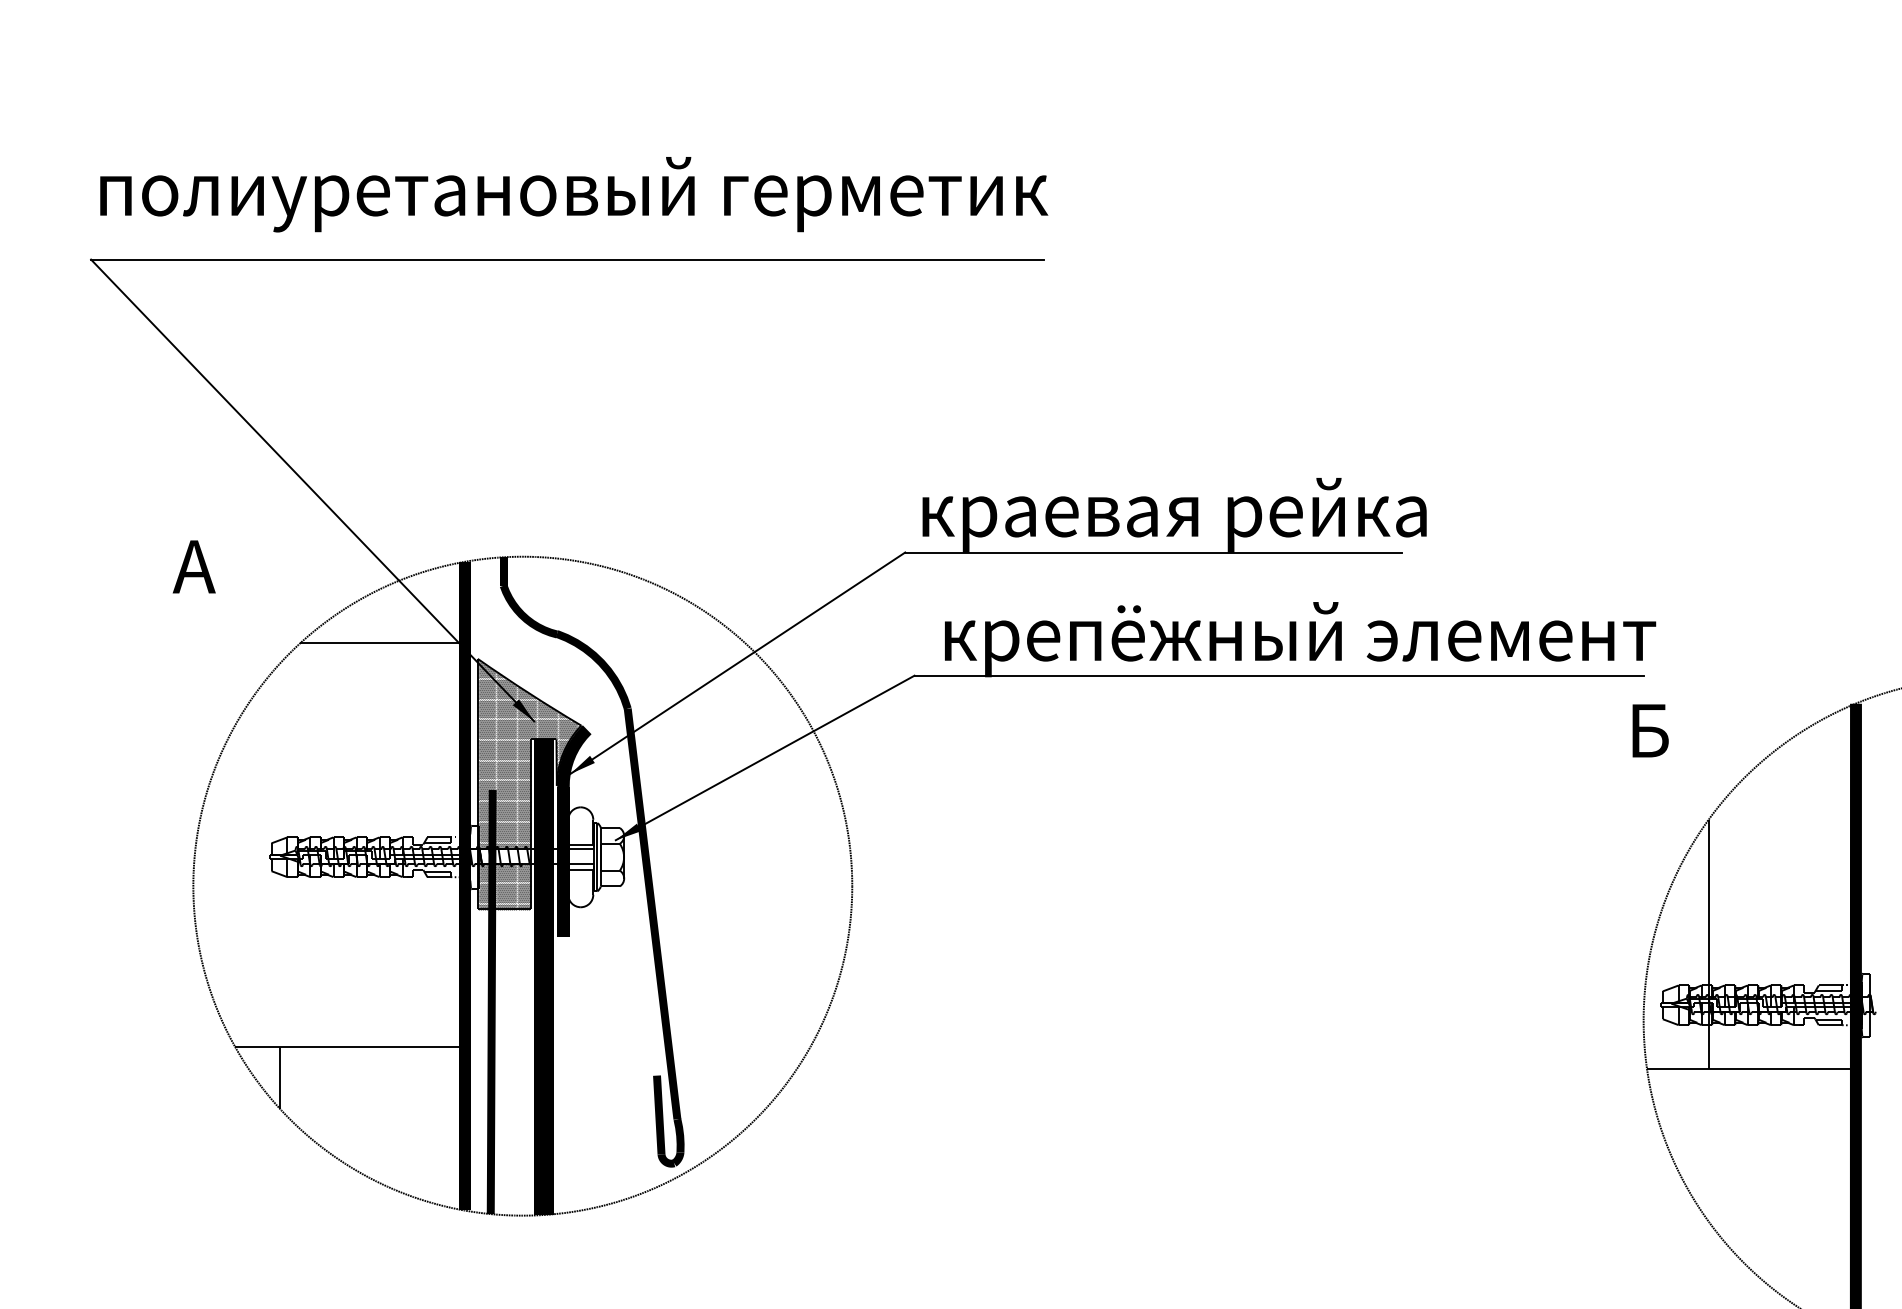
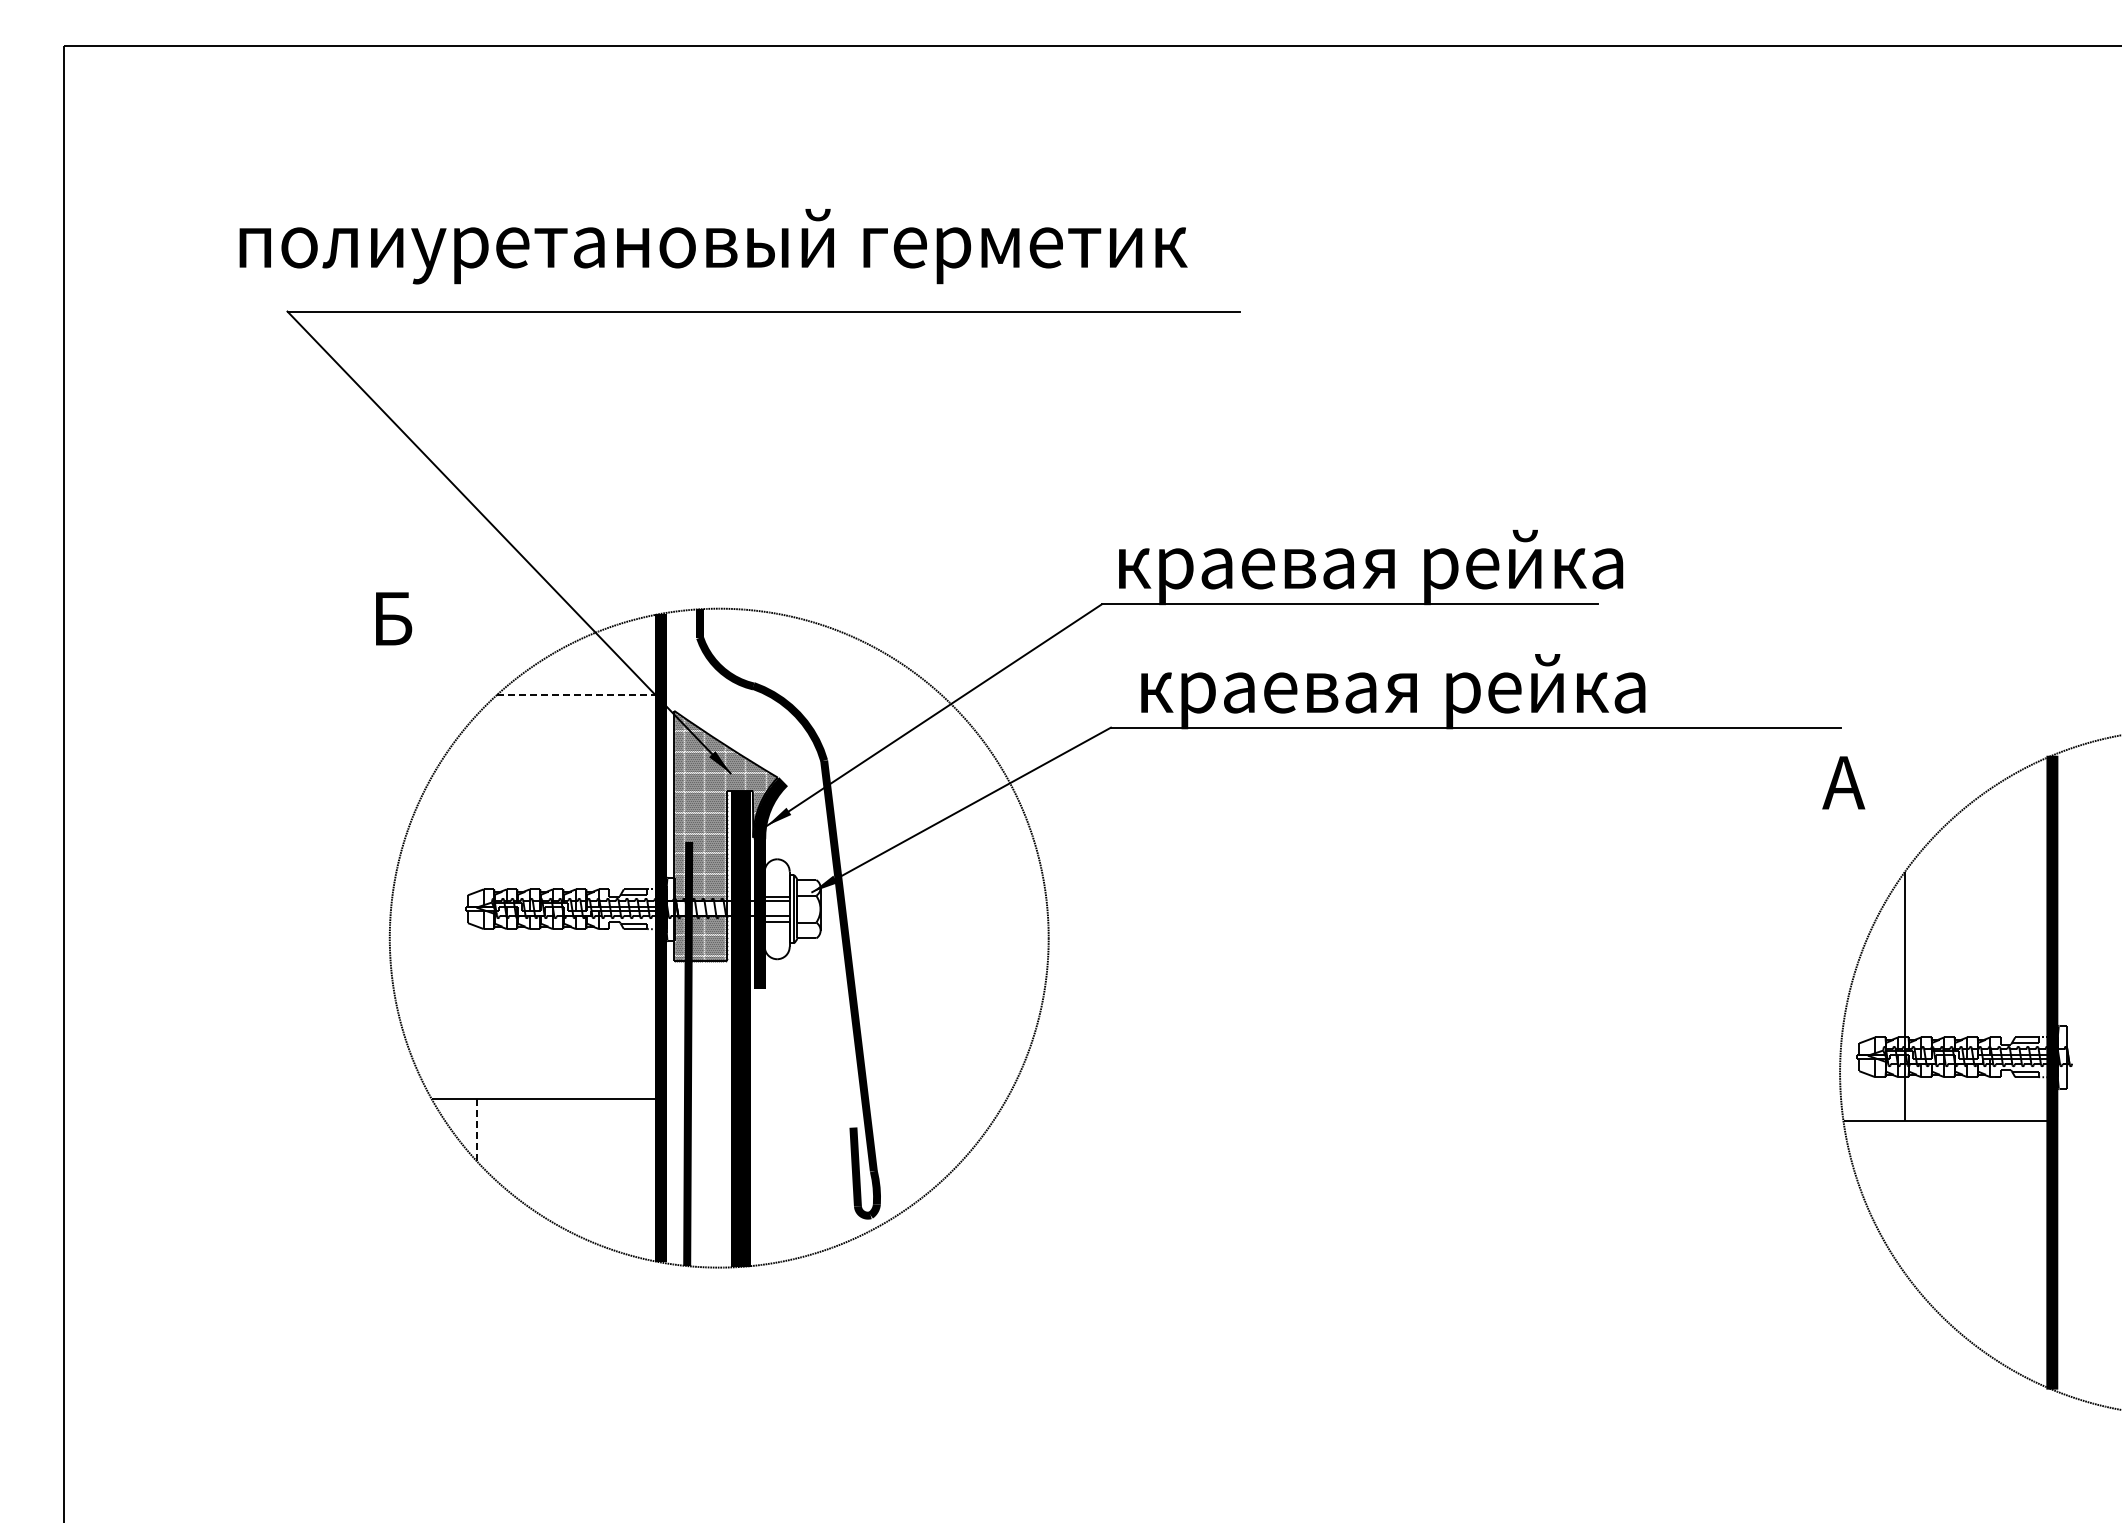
text: (574, 194) -> (713, 246), moved
text: (194, 566) -> (390, 618), А -> Б
text: (1341, 639) -> (1537, 691), крепёжный элемент -> краевая рейка
line: (381, 643) -> (577, 695), solid -> dashed
text: (1647, 730) -> (1843, 782), Б -> А
line: (280, 1077) -> (476, 1129), solid -> dashed

